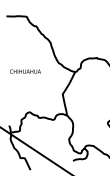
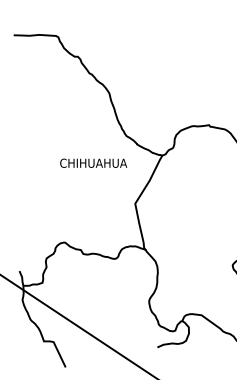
text: (25, 71) -> (93, 163), moved

